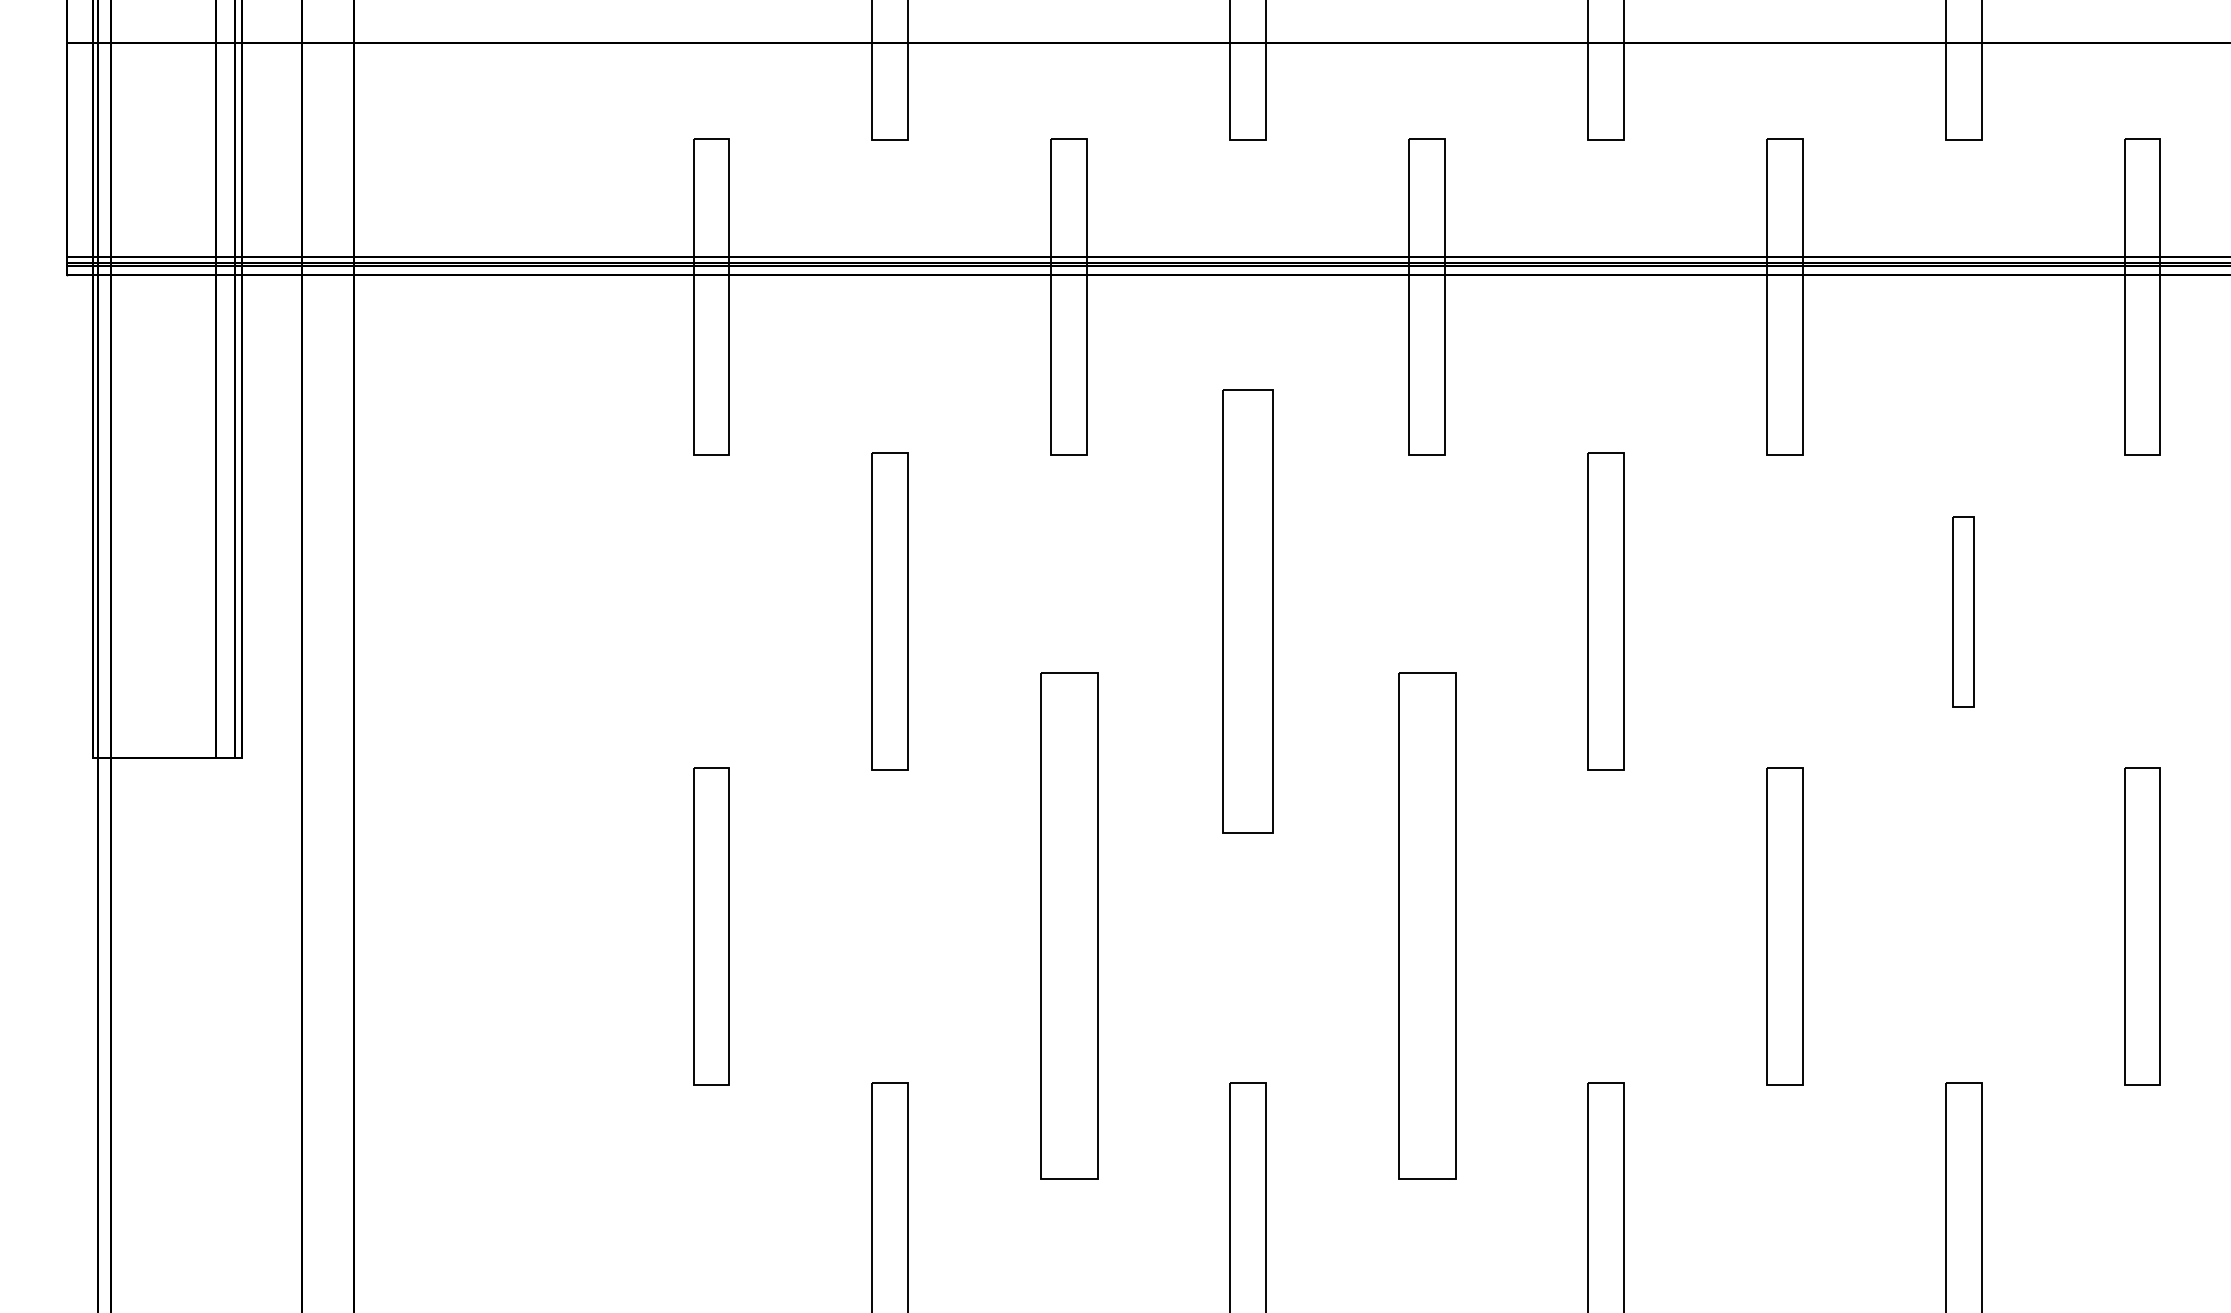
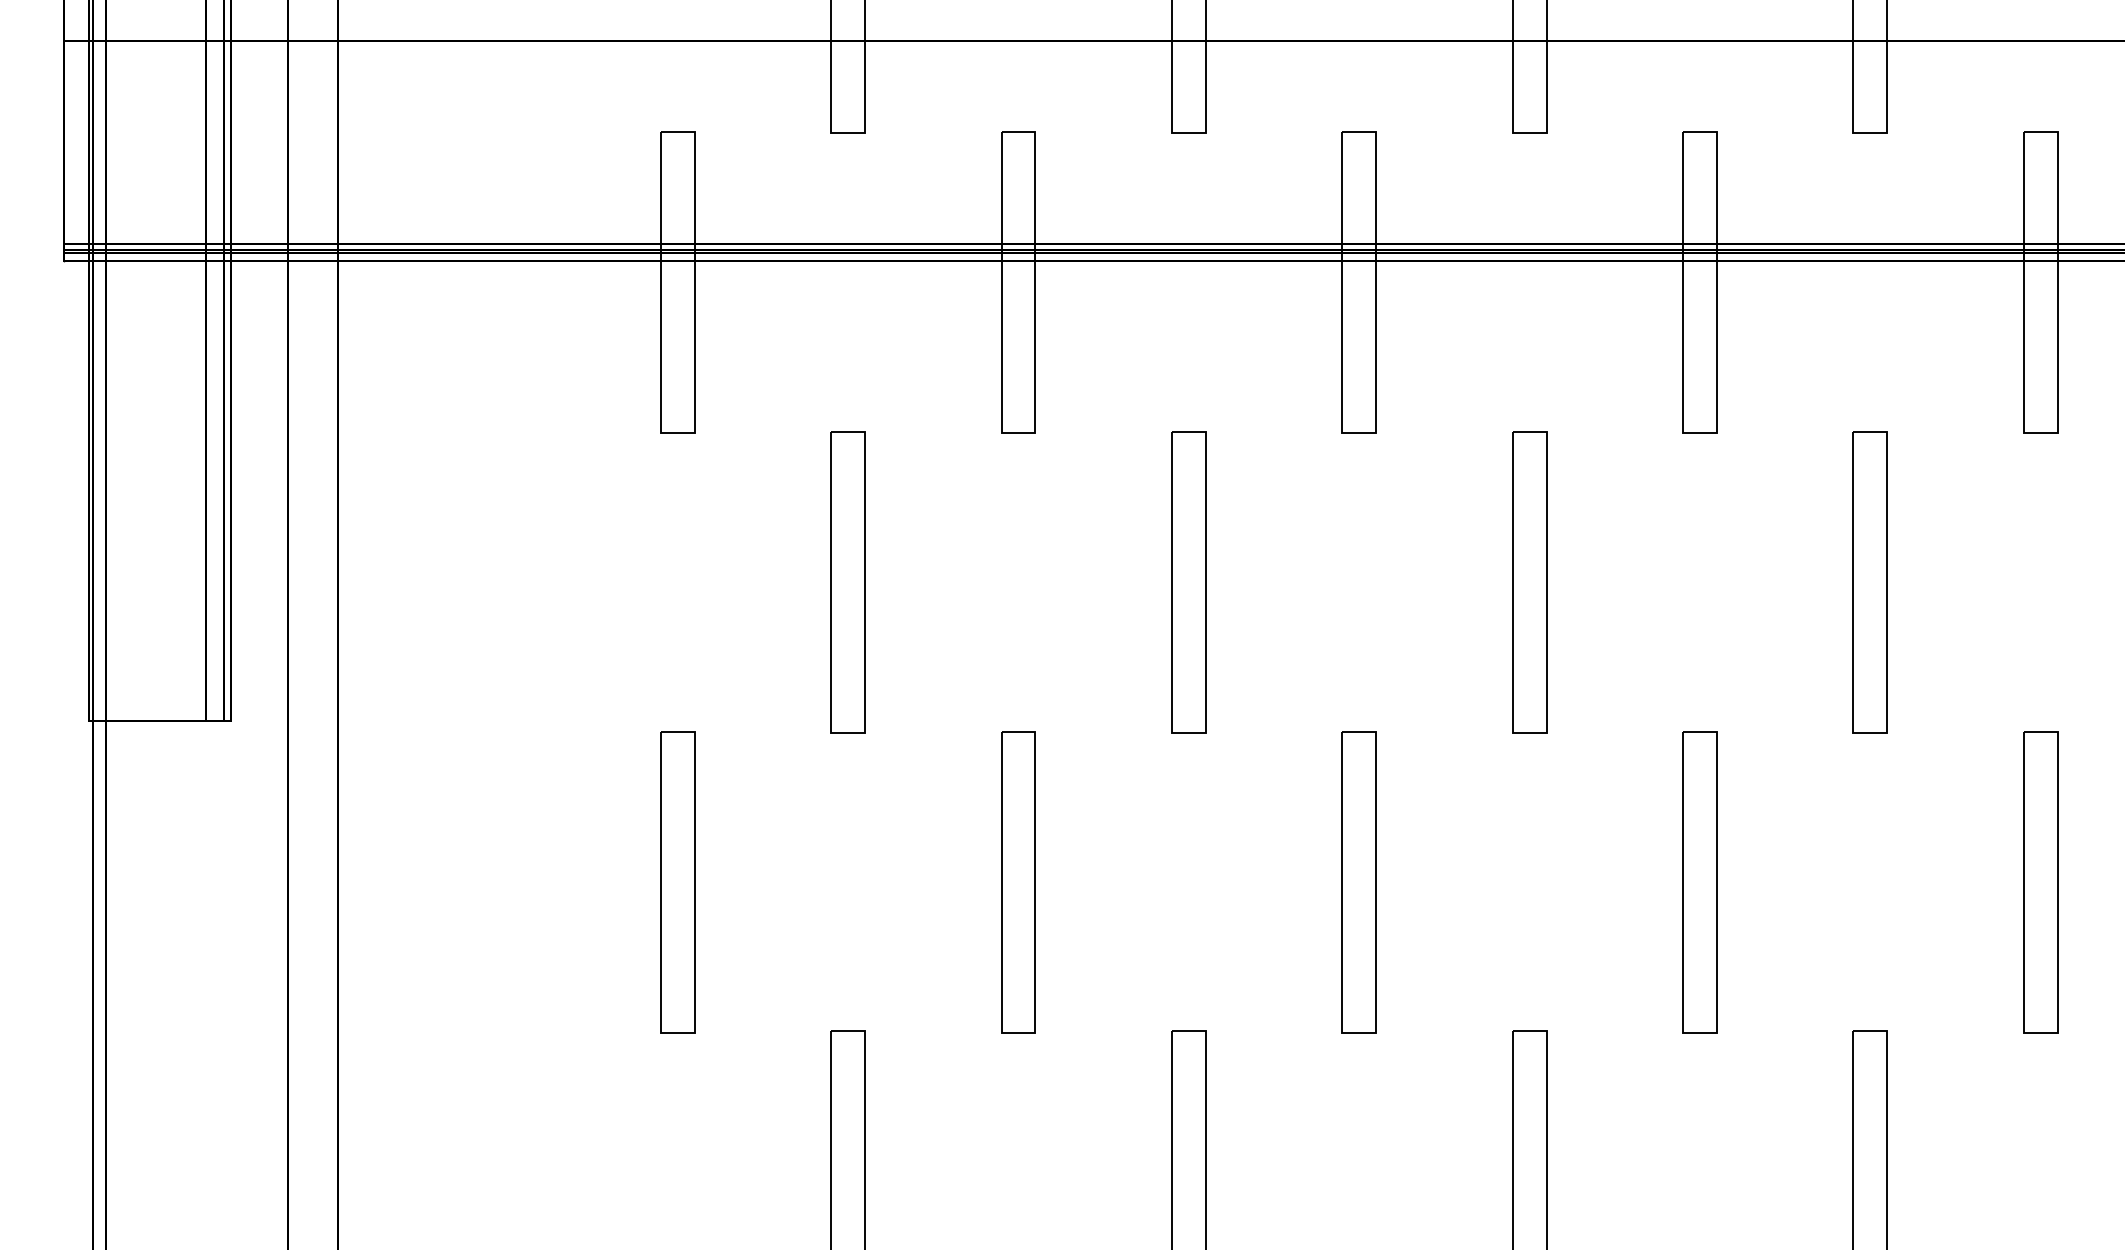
part: (1247, 611) -> (1188, 582), size x0.71
part: (1962, 611) -> (1869, 582), size x1.67
part: (1069, 926) -> (1018, 882), size x0.62
part: (1426, 926) -> (1358, 882), size x0.62

